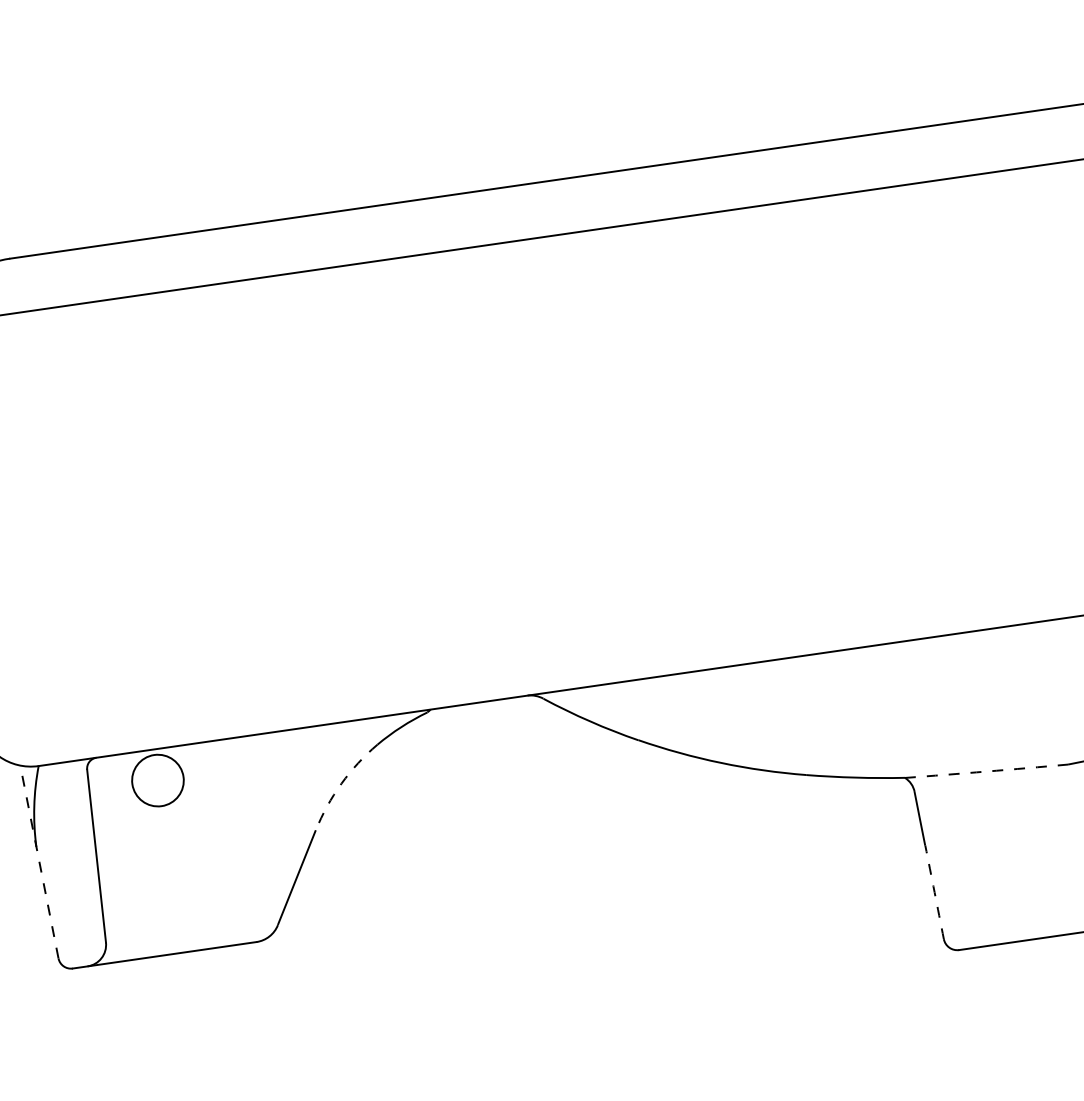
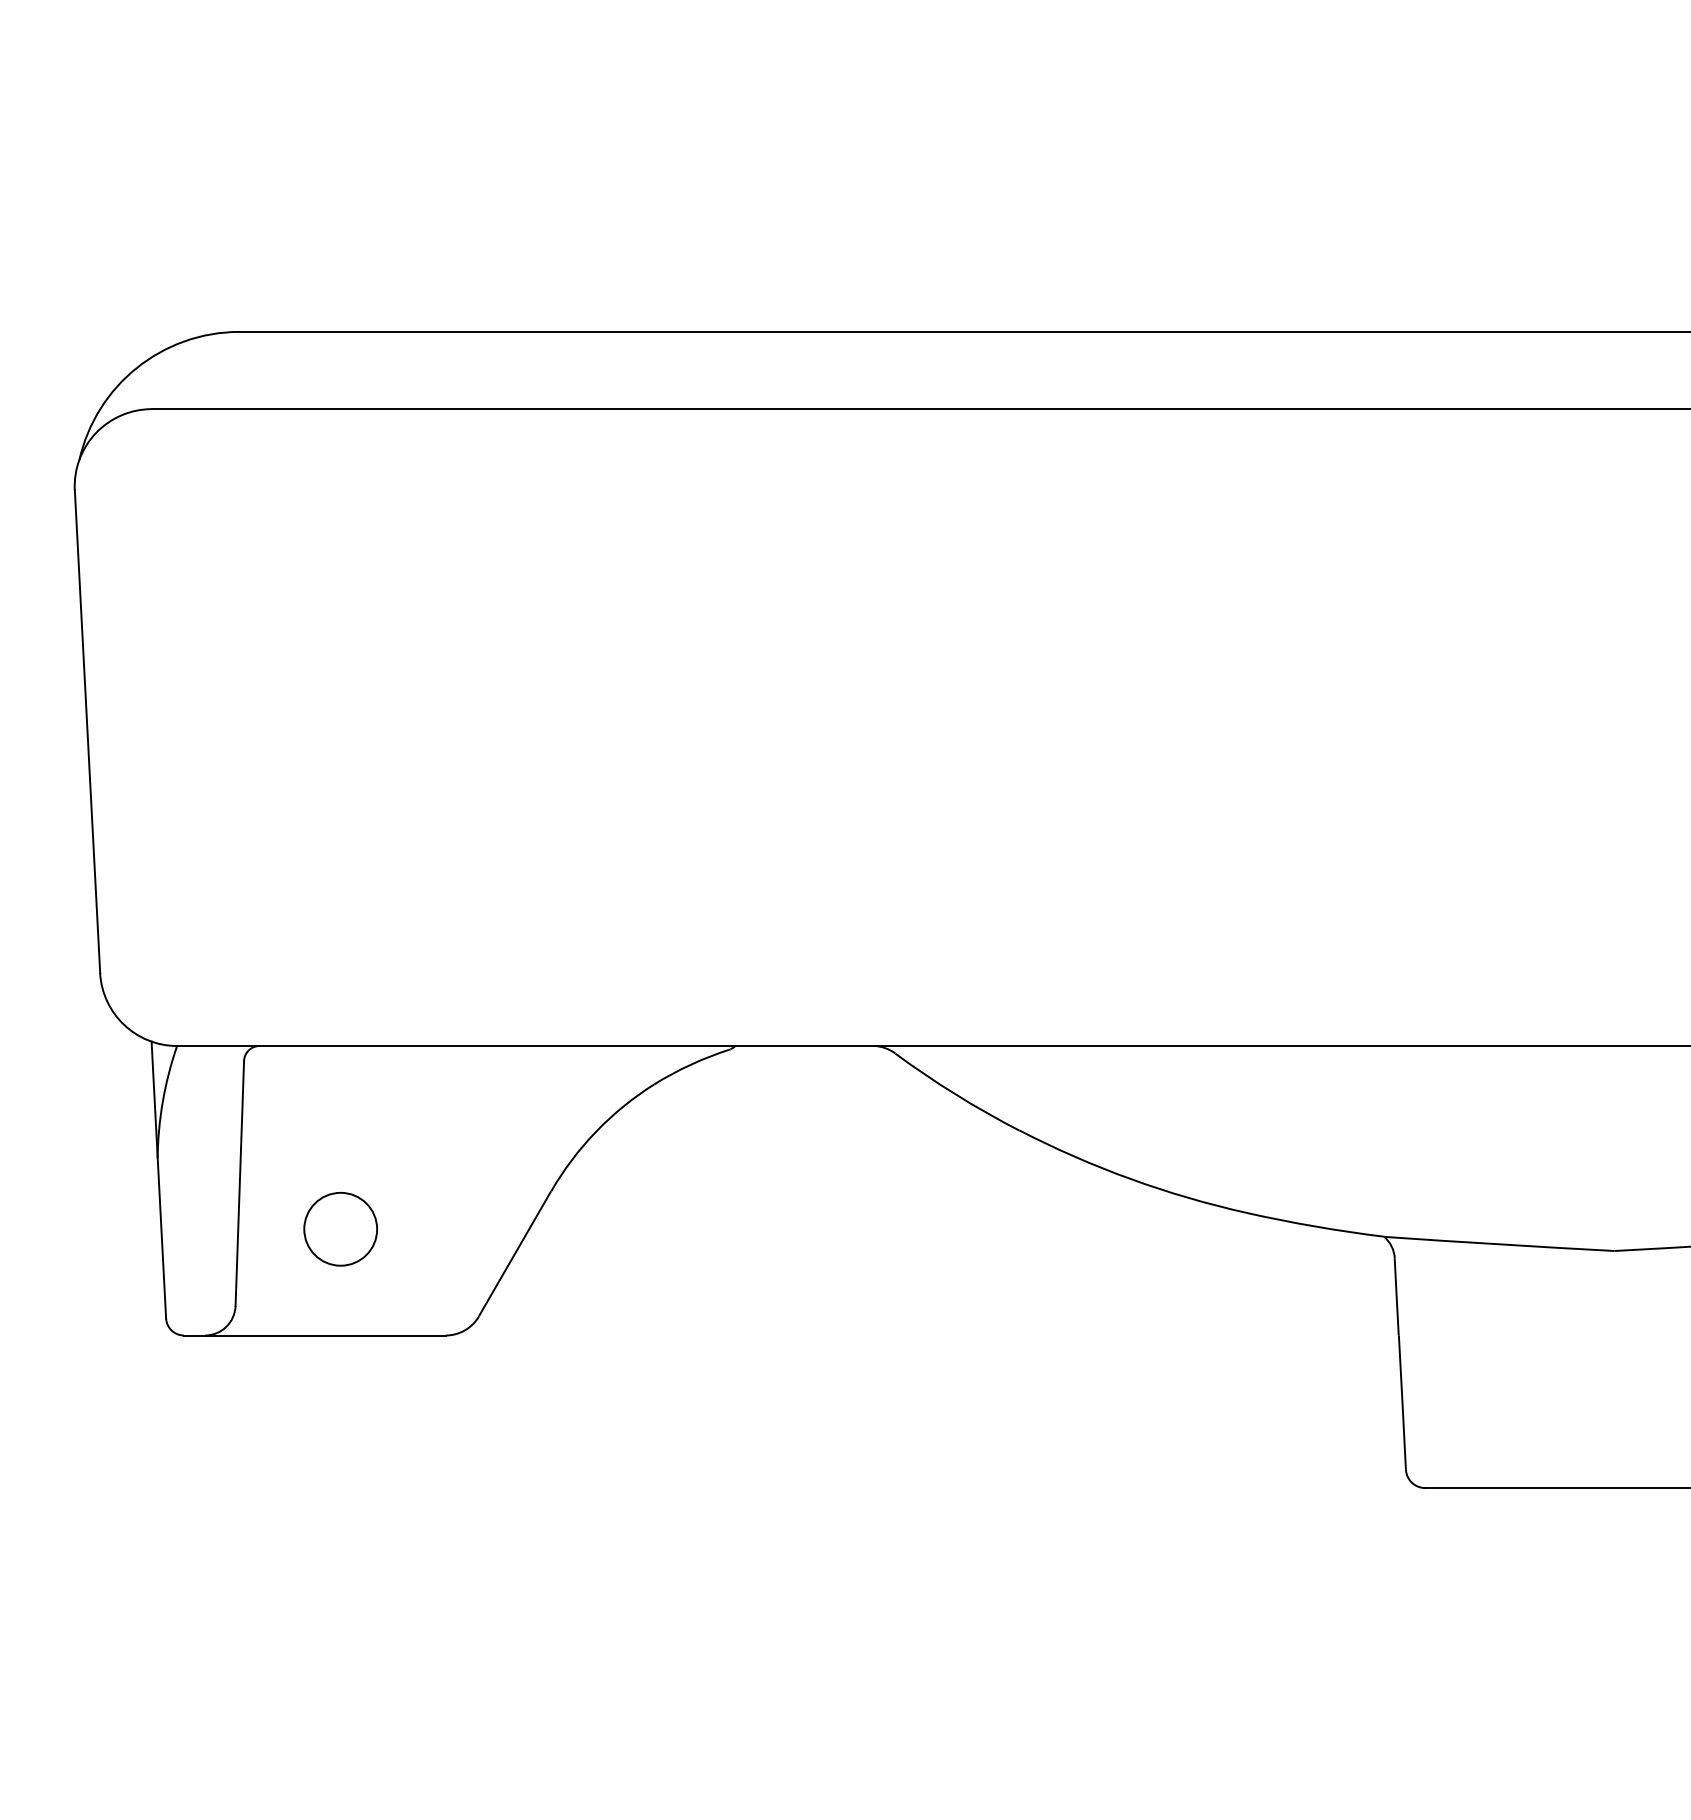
arc: (986, 771) -> (1499, 1244), dashed -> solid
circle: (157, 780) -> (340, 1229), moved
arc: (341, 783) -> (596, 1131), dashed -> solid
line: (39, 862) -> (158, 1180), dashed -> solid
arc: (934, 892) -> (1402, 1402), dashed -> solid

